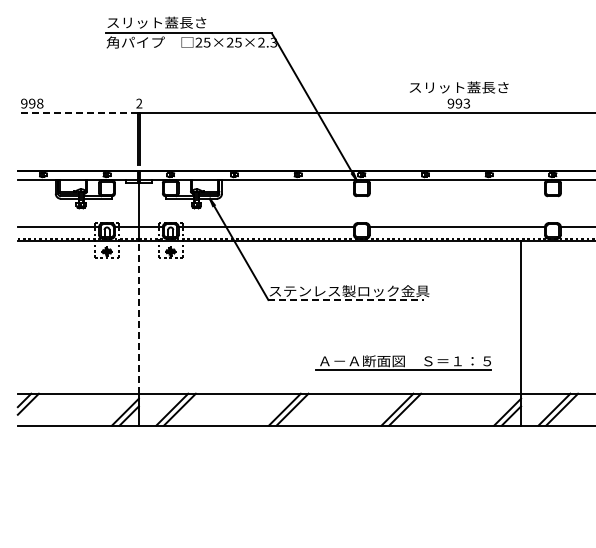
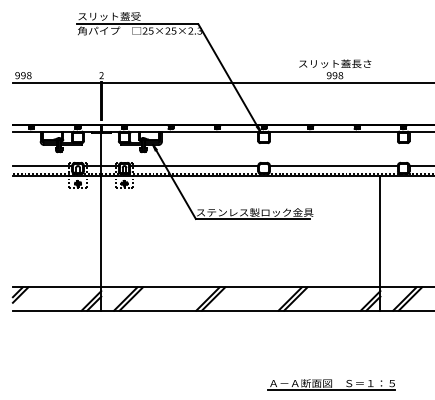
text: (192, 22) -> (140, 16), スリット蓋長さ -> スリット蓋受
text: (466, 103) -> (340, 75), 993 -> 998
line: (77, 113) -> (56, 82), dashed -> solid
line: (346, 300) -> (252, 219), dashed -> solid
line: (138, 316) -> (101, 231), dashed -> solid
part: (403, 362) -> (331, 384), moved

